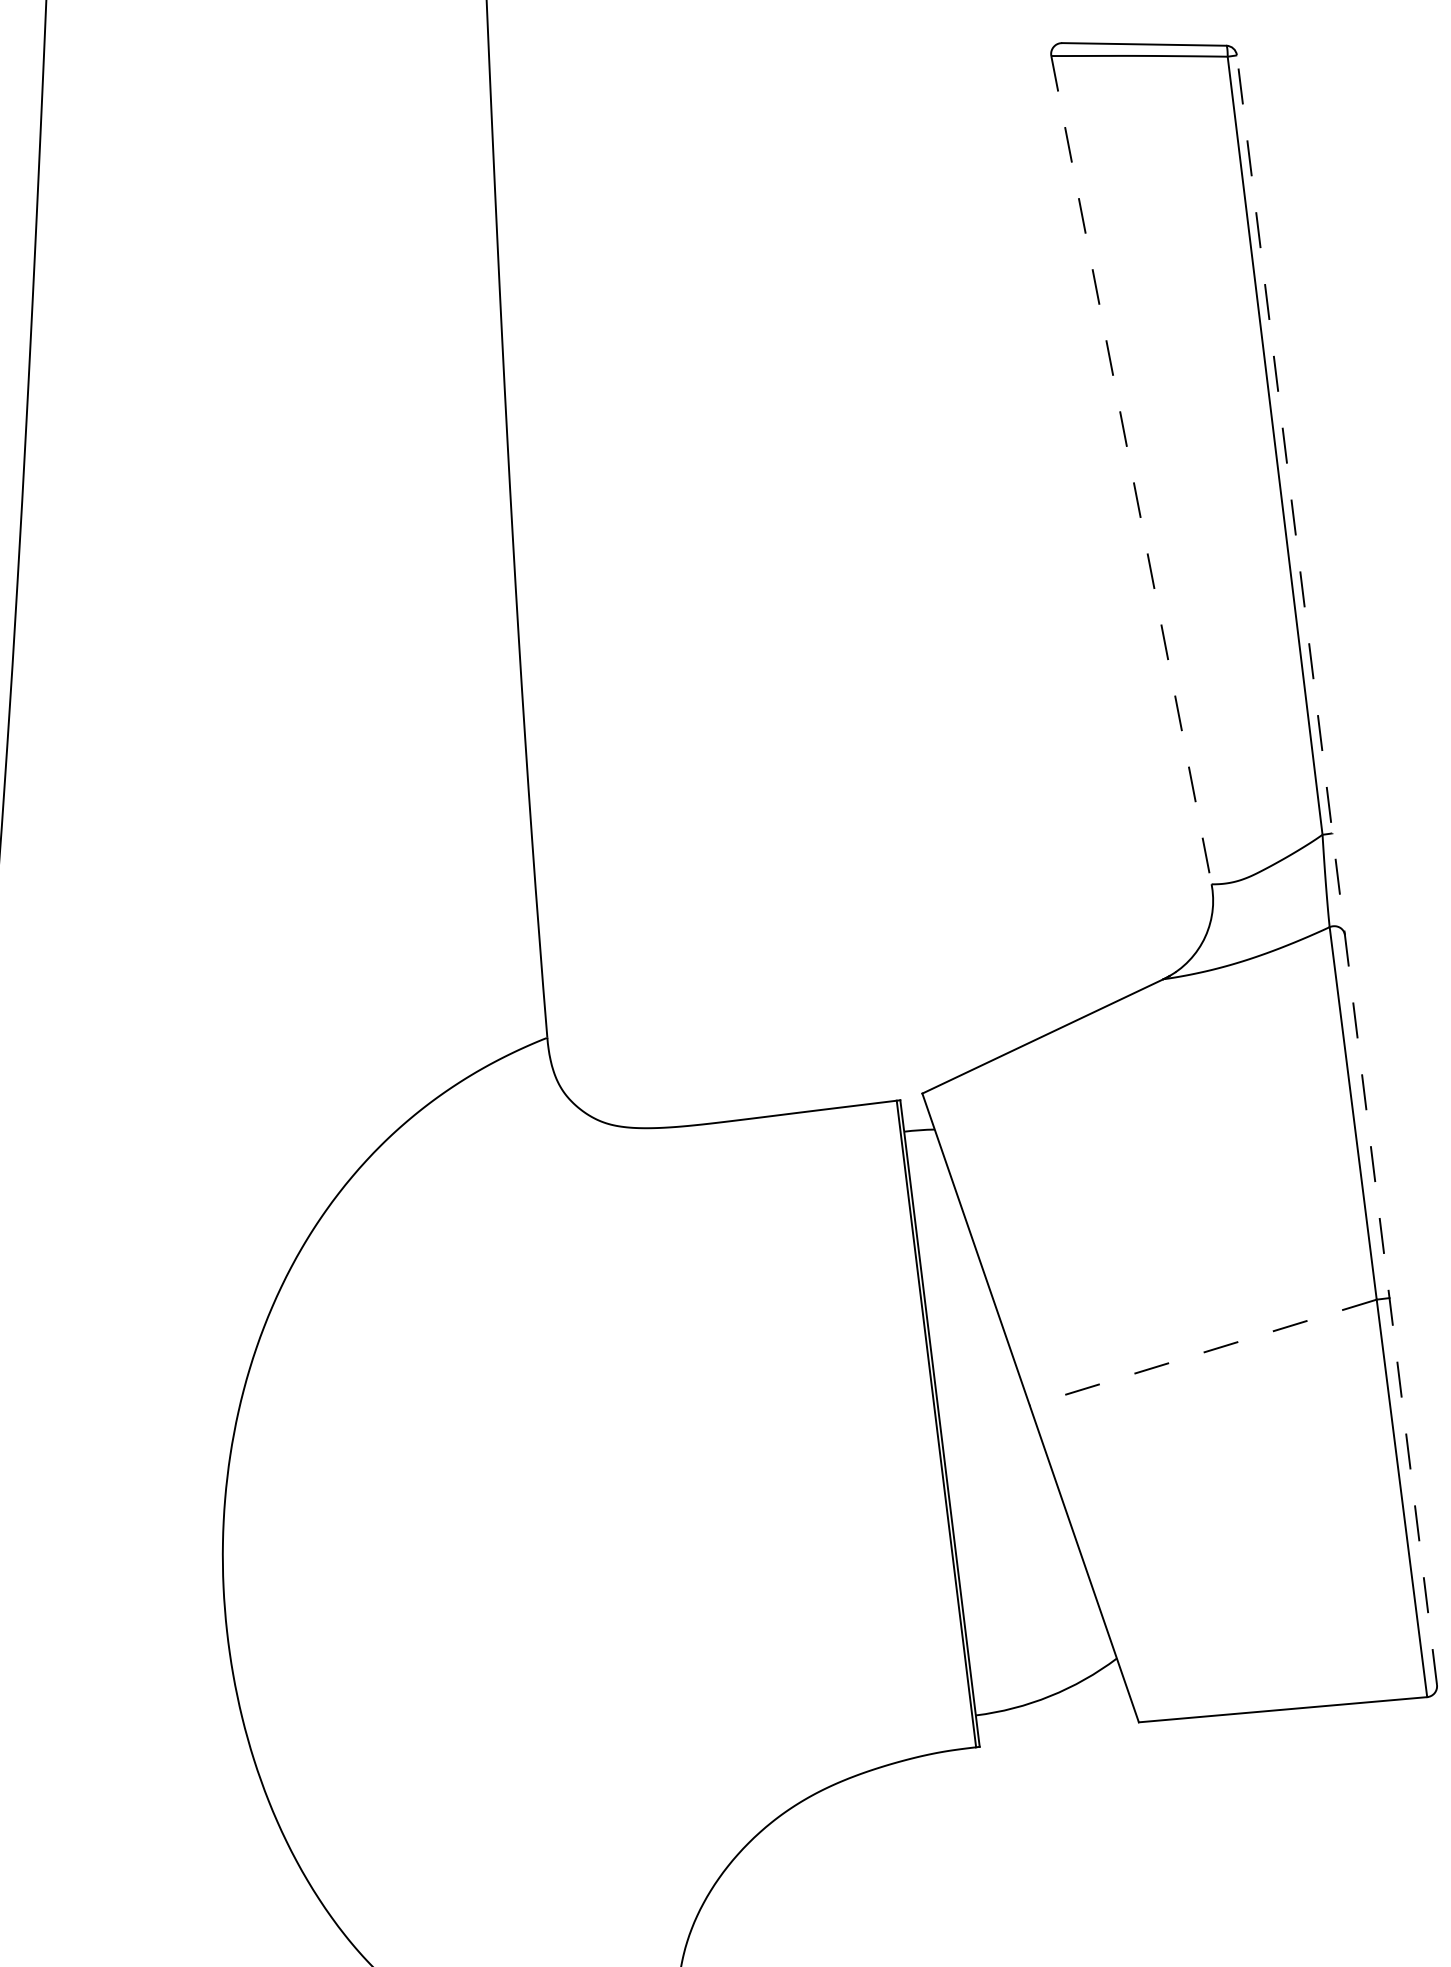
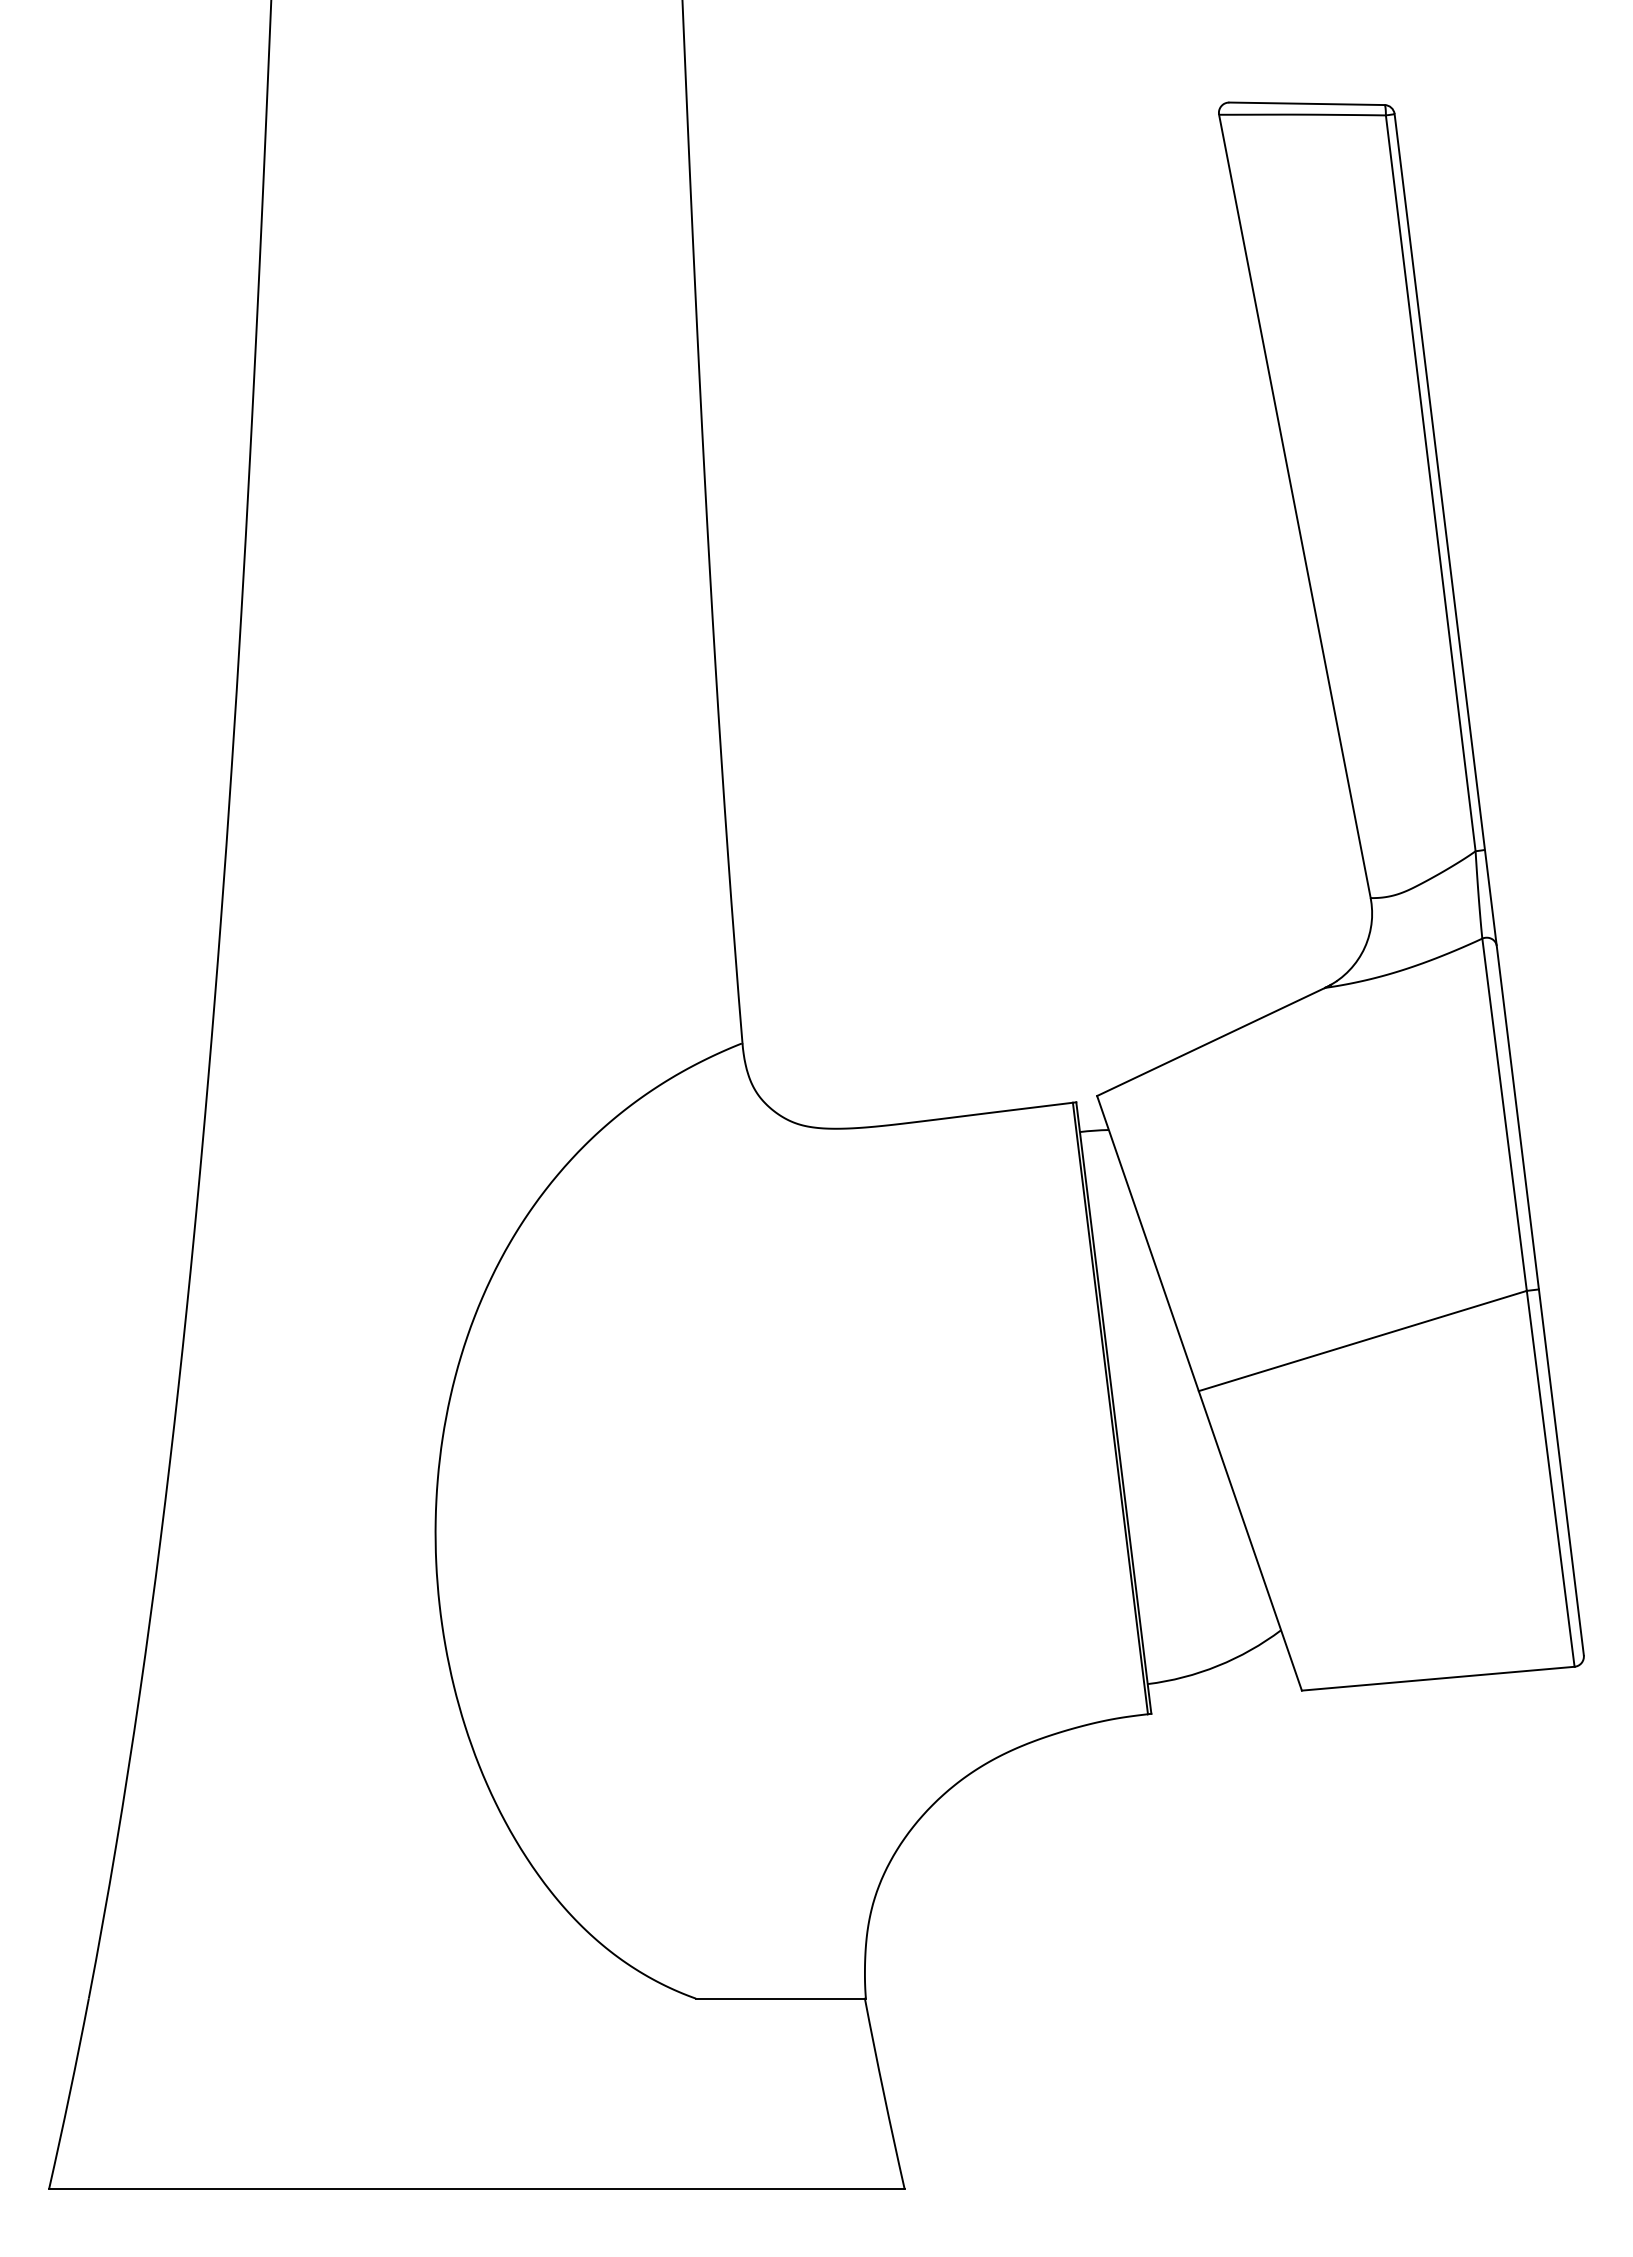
line: (1131, 470) -> (1294, 506), dashed -> solid
line: (1337, 869) -> (1489, 884), dashed -> solid
line: (1202, 1353) -> (1362, 1341), dashed -> solid

